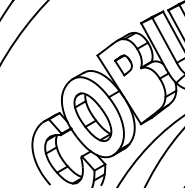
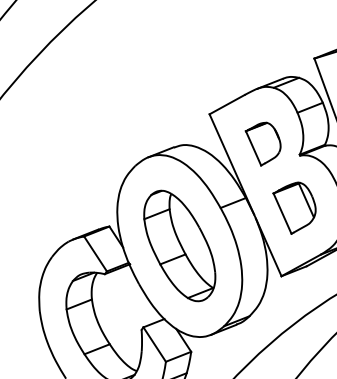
part: (141, 92) -> (292, 208), added

